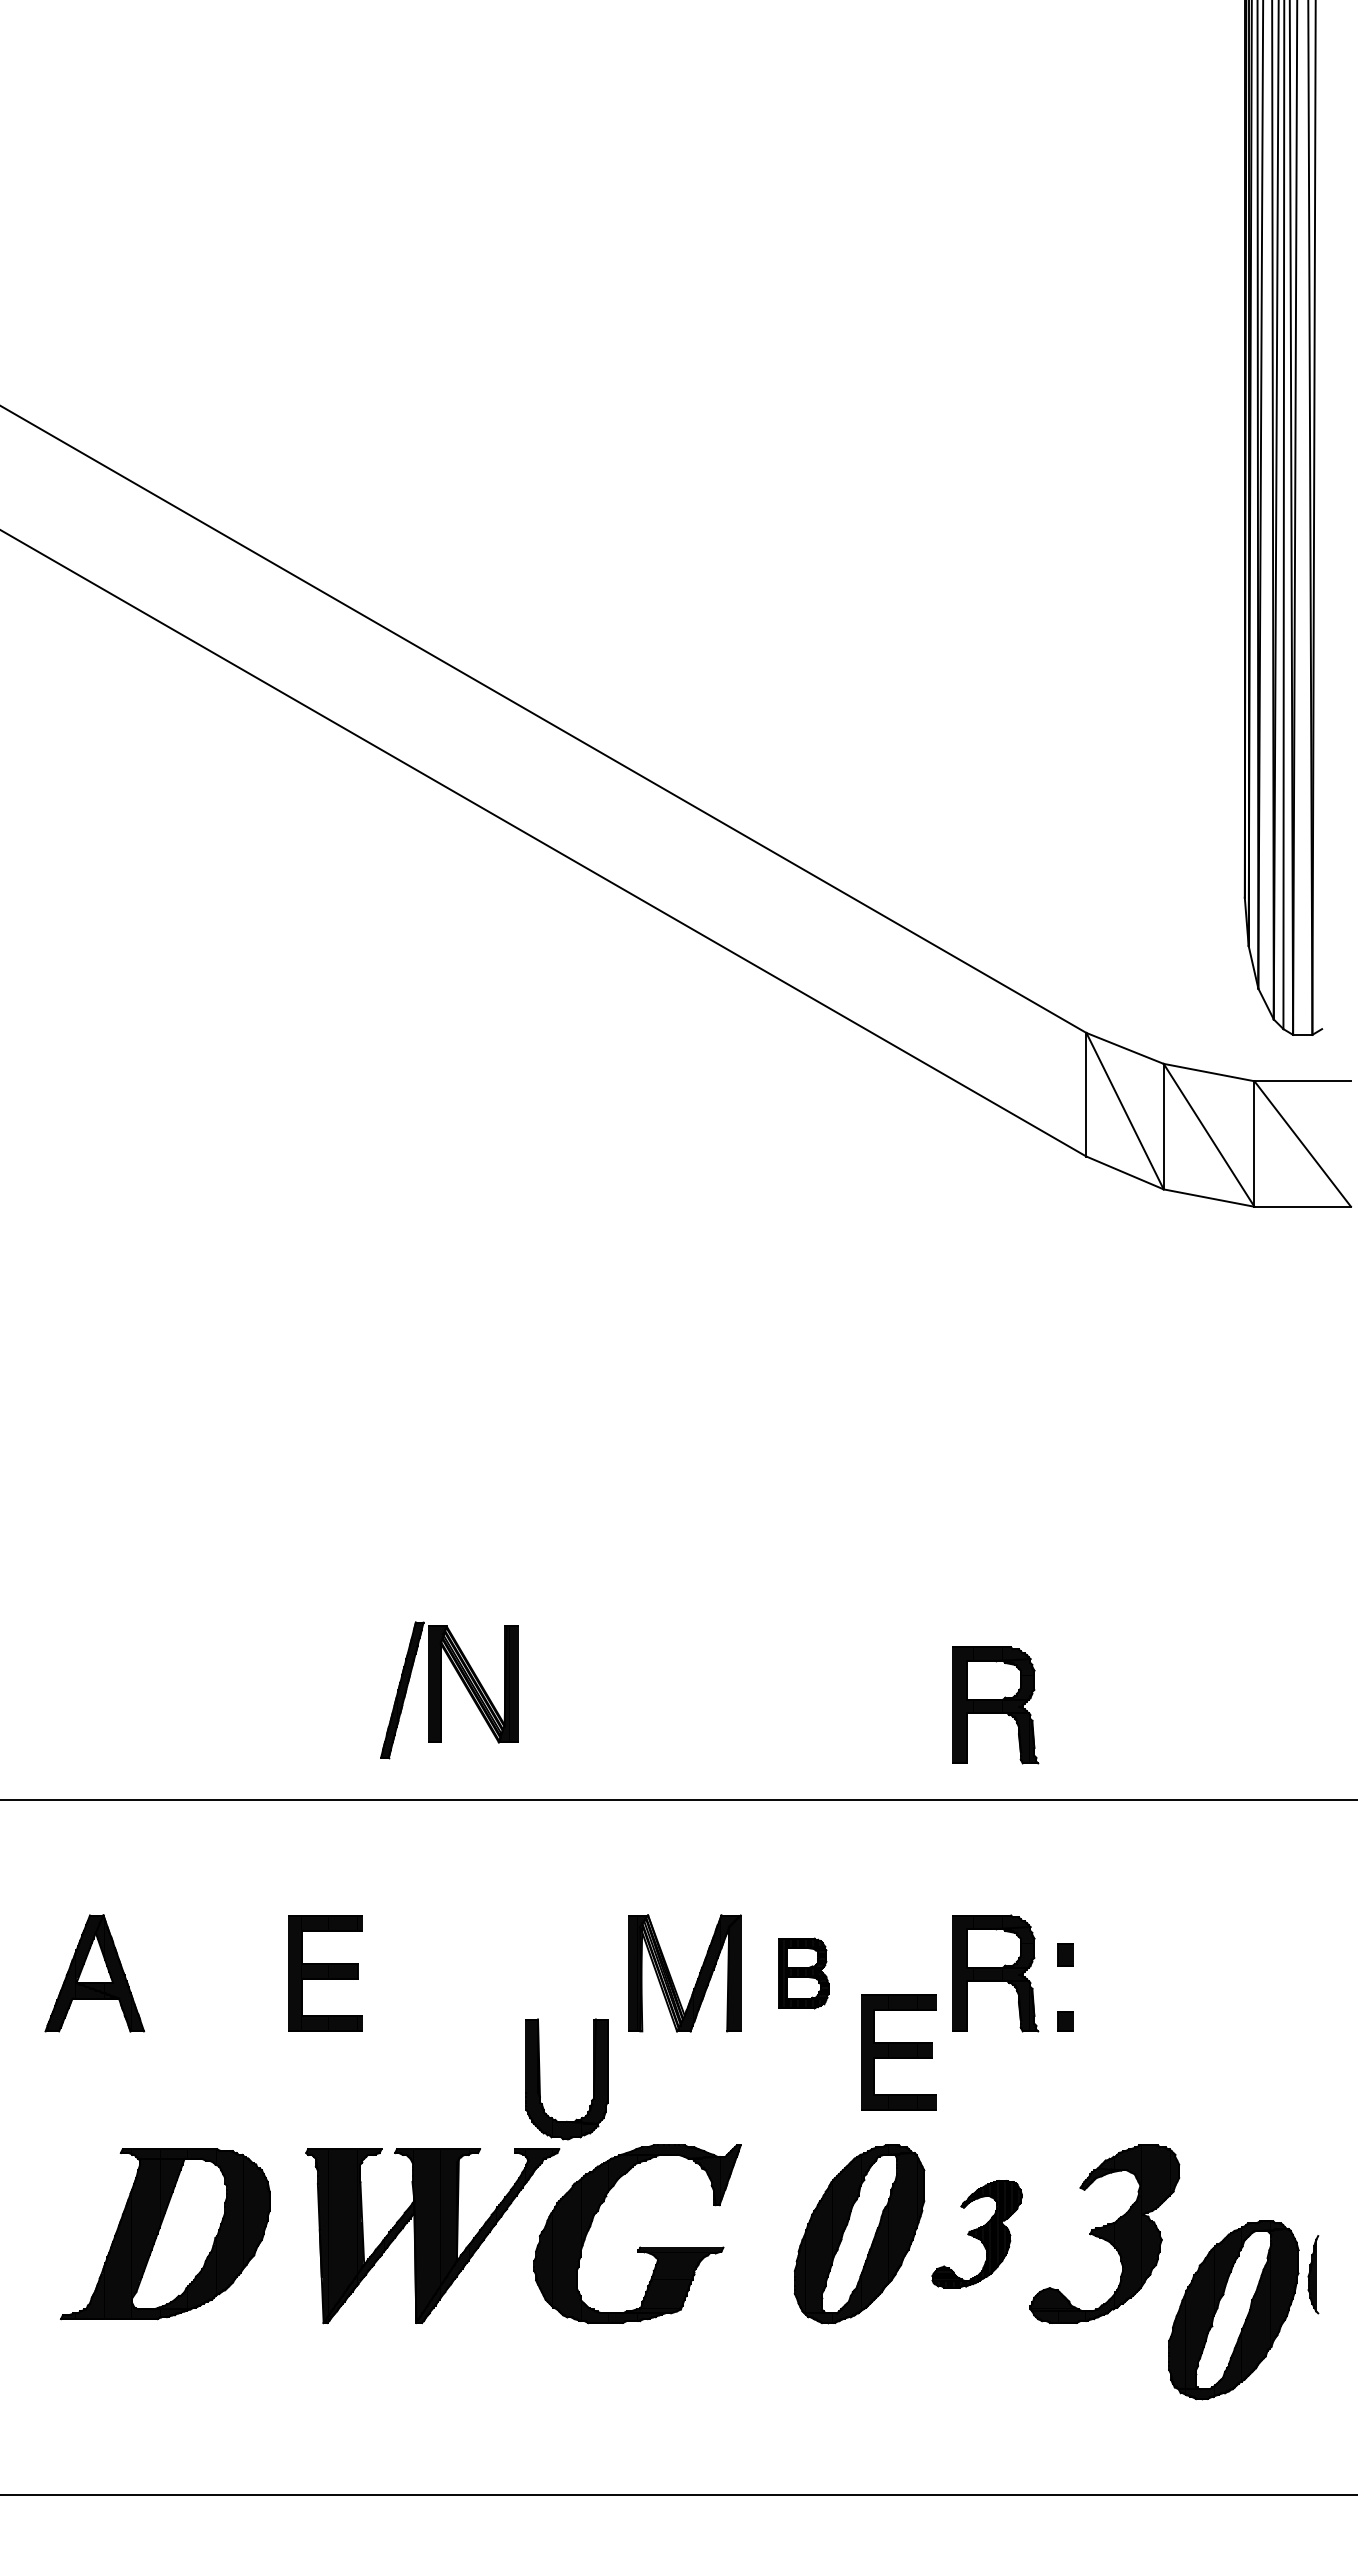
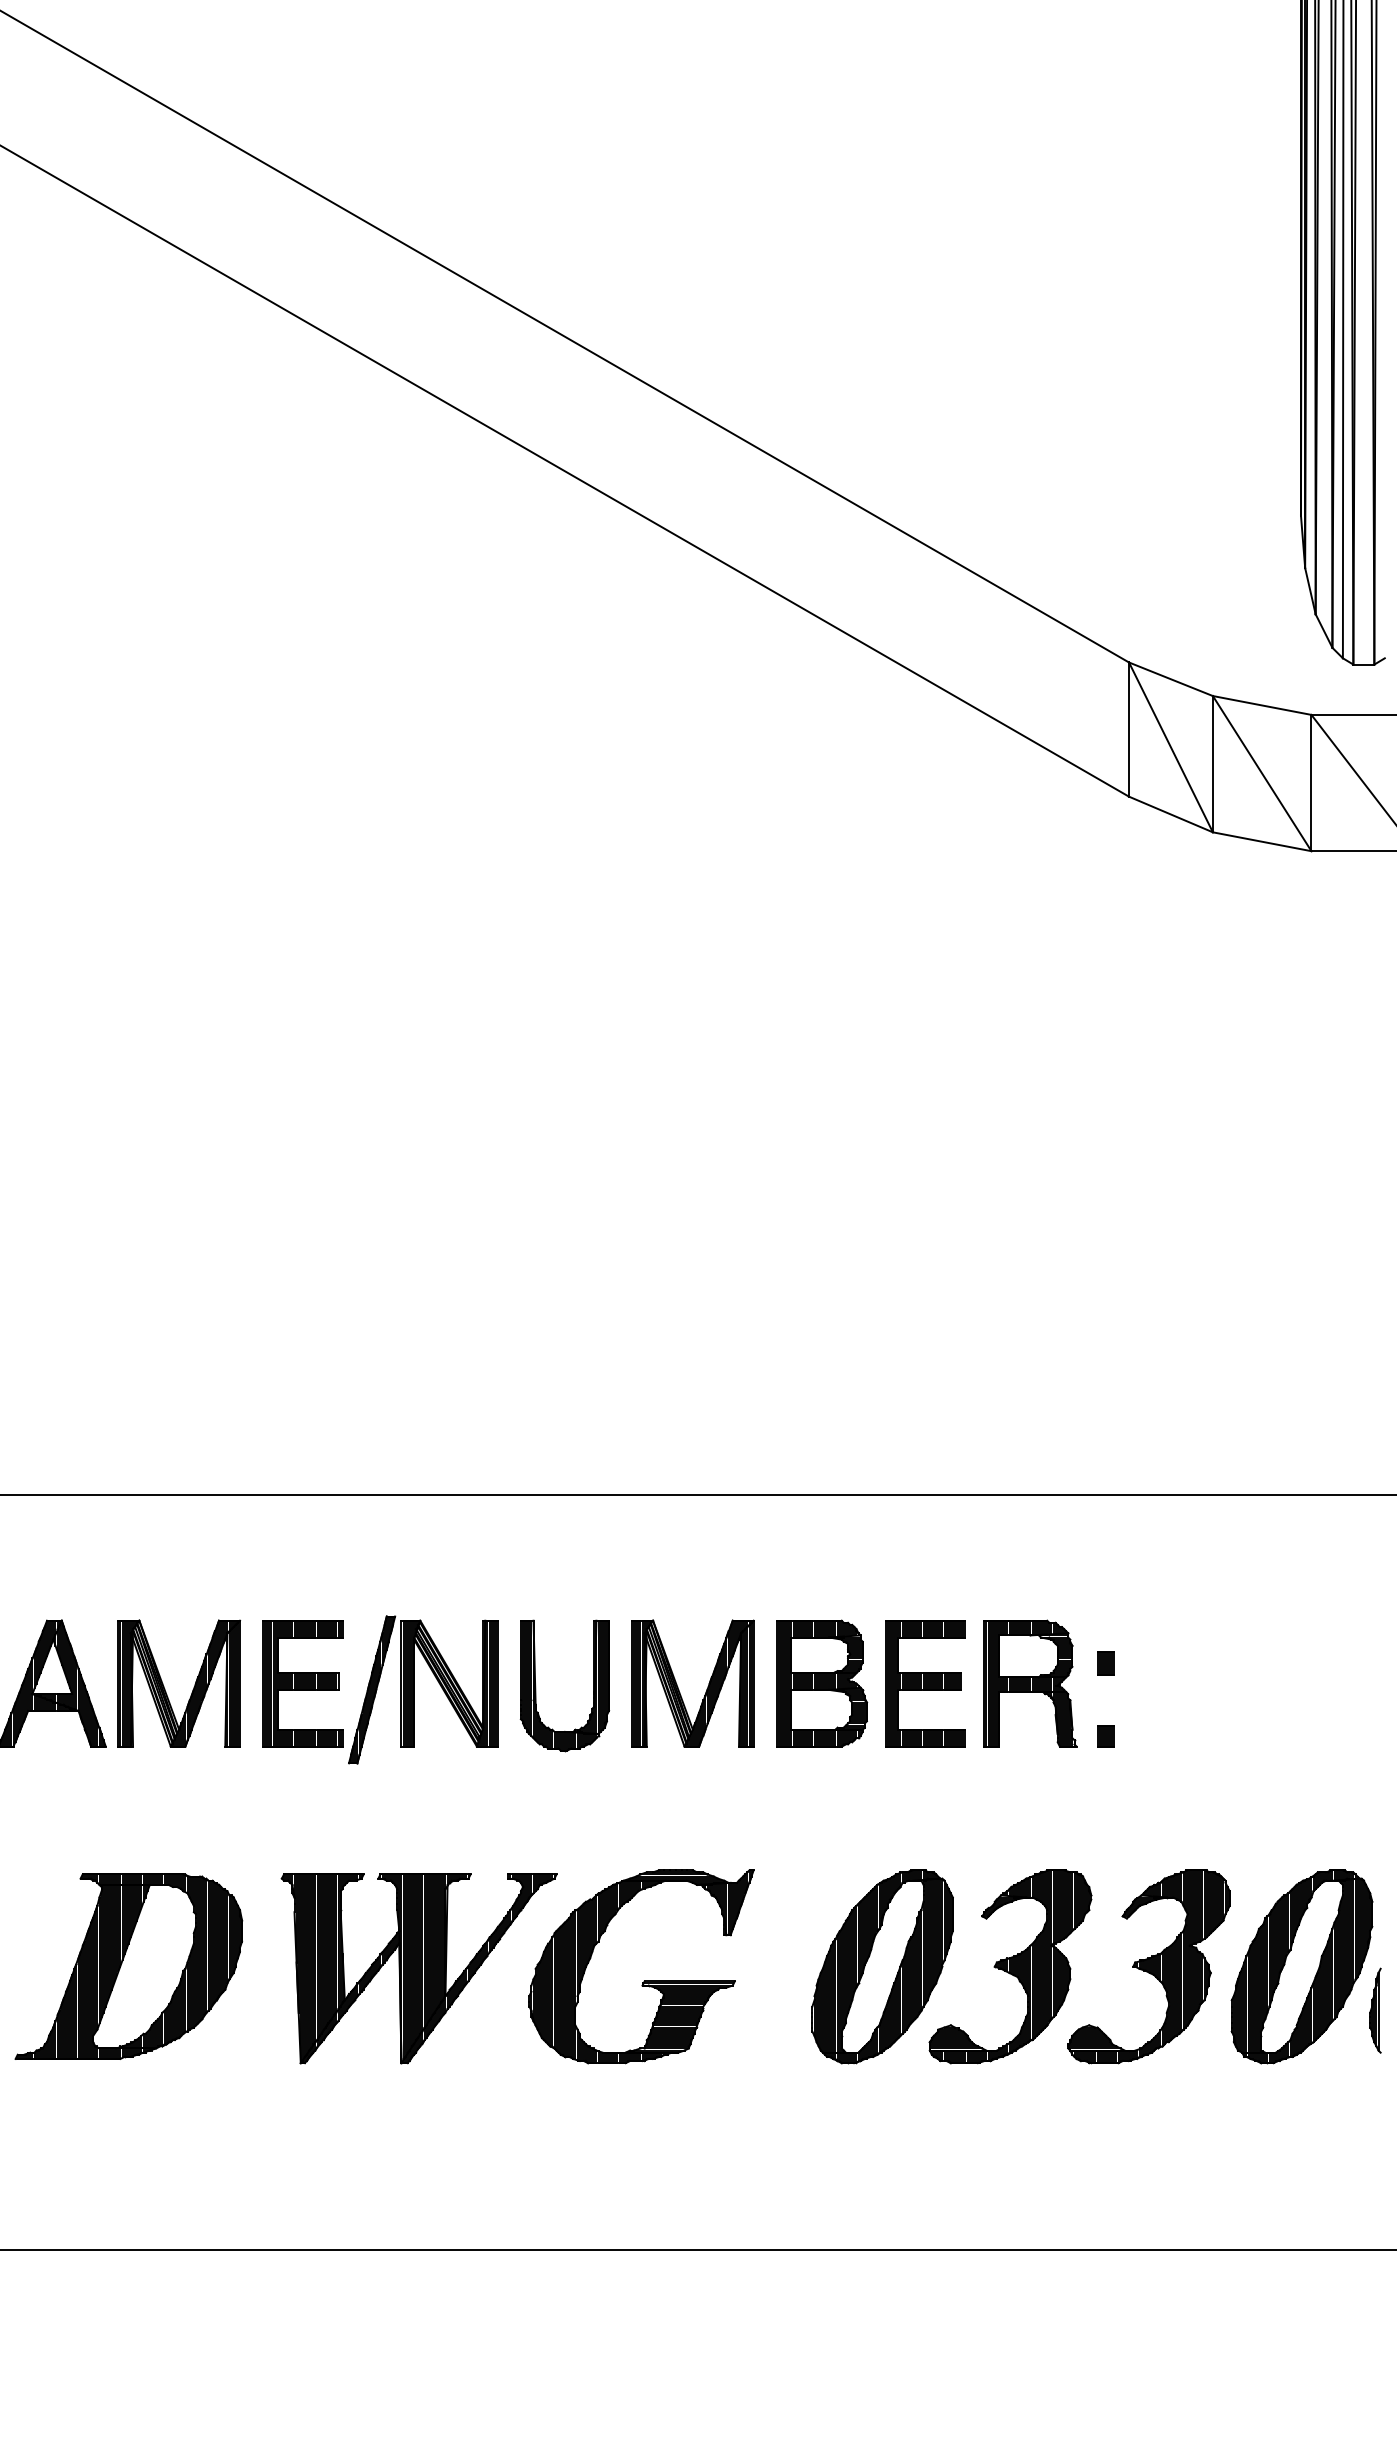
part: (441, 1690) -> (414, 1690), moved
part: (995, 1705) -> (1030, 1392), removed
part: (803, 1973) -> (821, 1683), size x1.67
part: (198, 1976) -> (164, 1686), added
part: (898, 2052) -> (924, 1683), moved
part: (540, 2079) -> (536, 1685), moved
part: (976, 2234) -> (1009, 1967), size x1.67
part: (1233, 2310) -> (1301, 1967), moved

